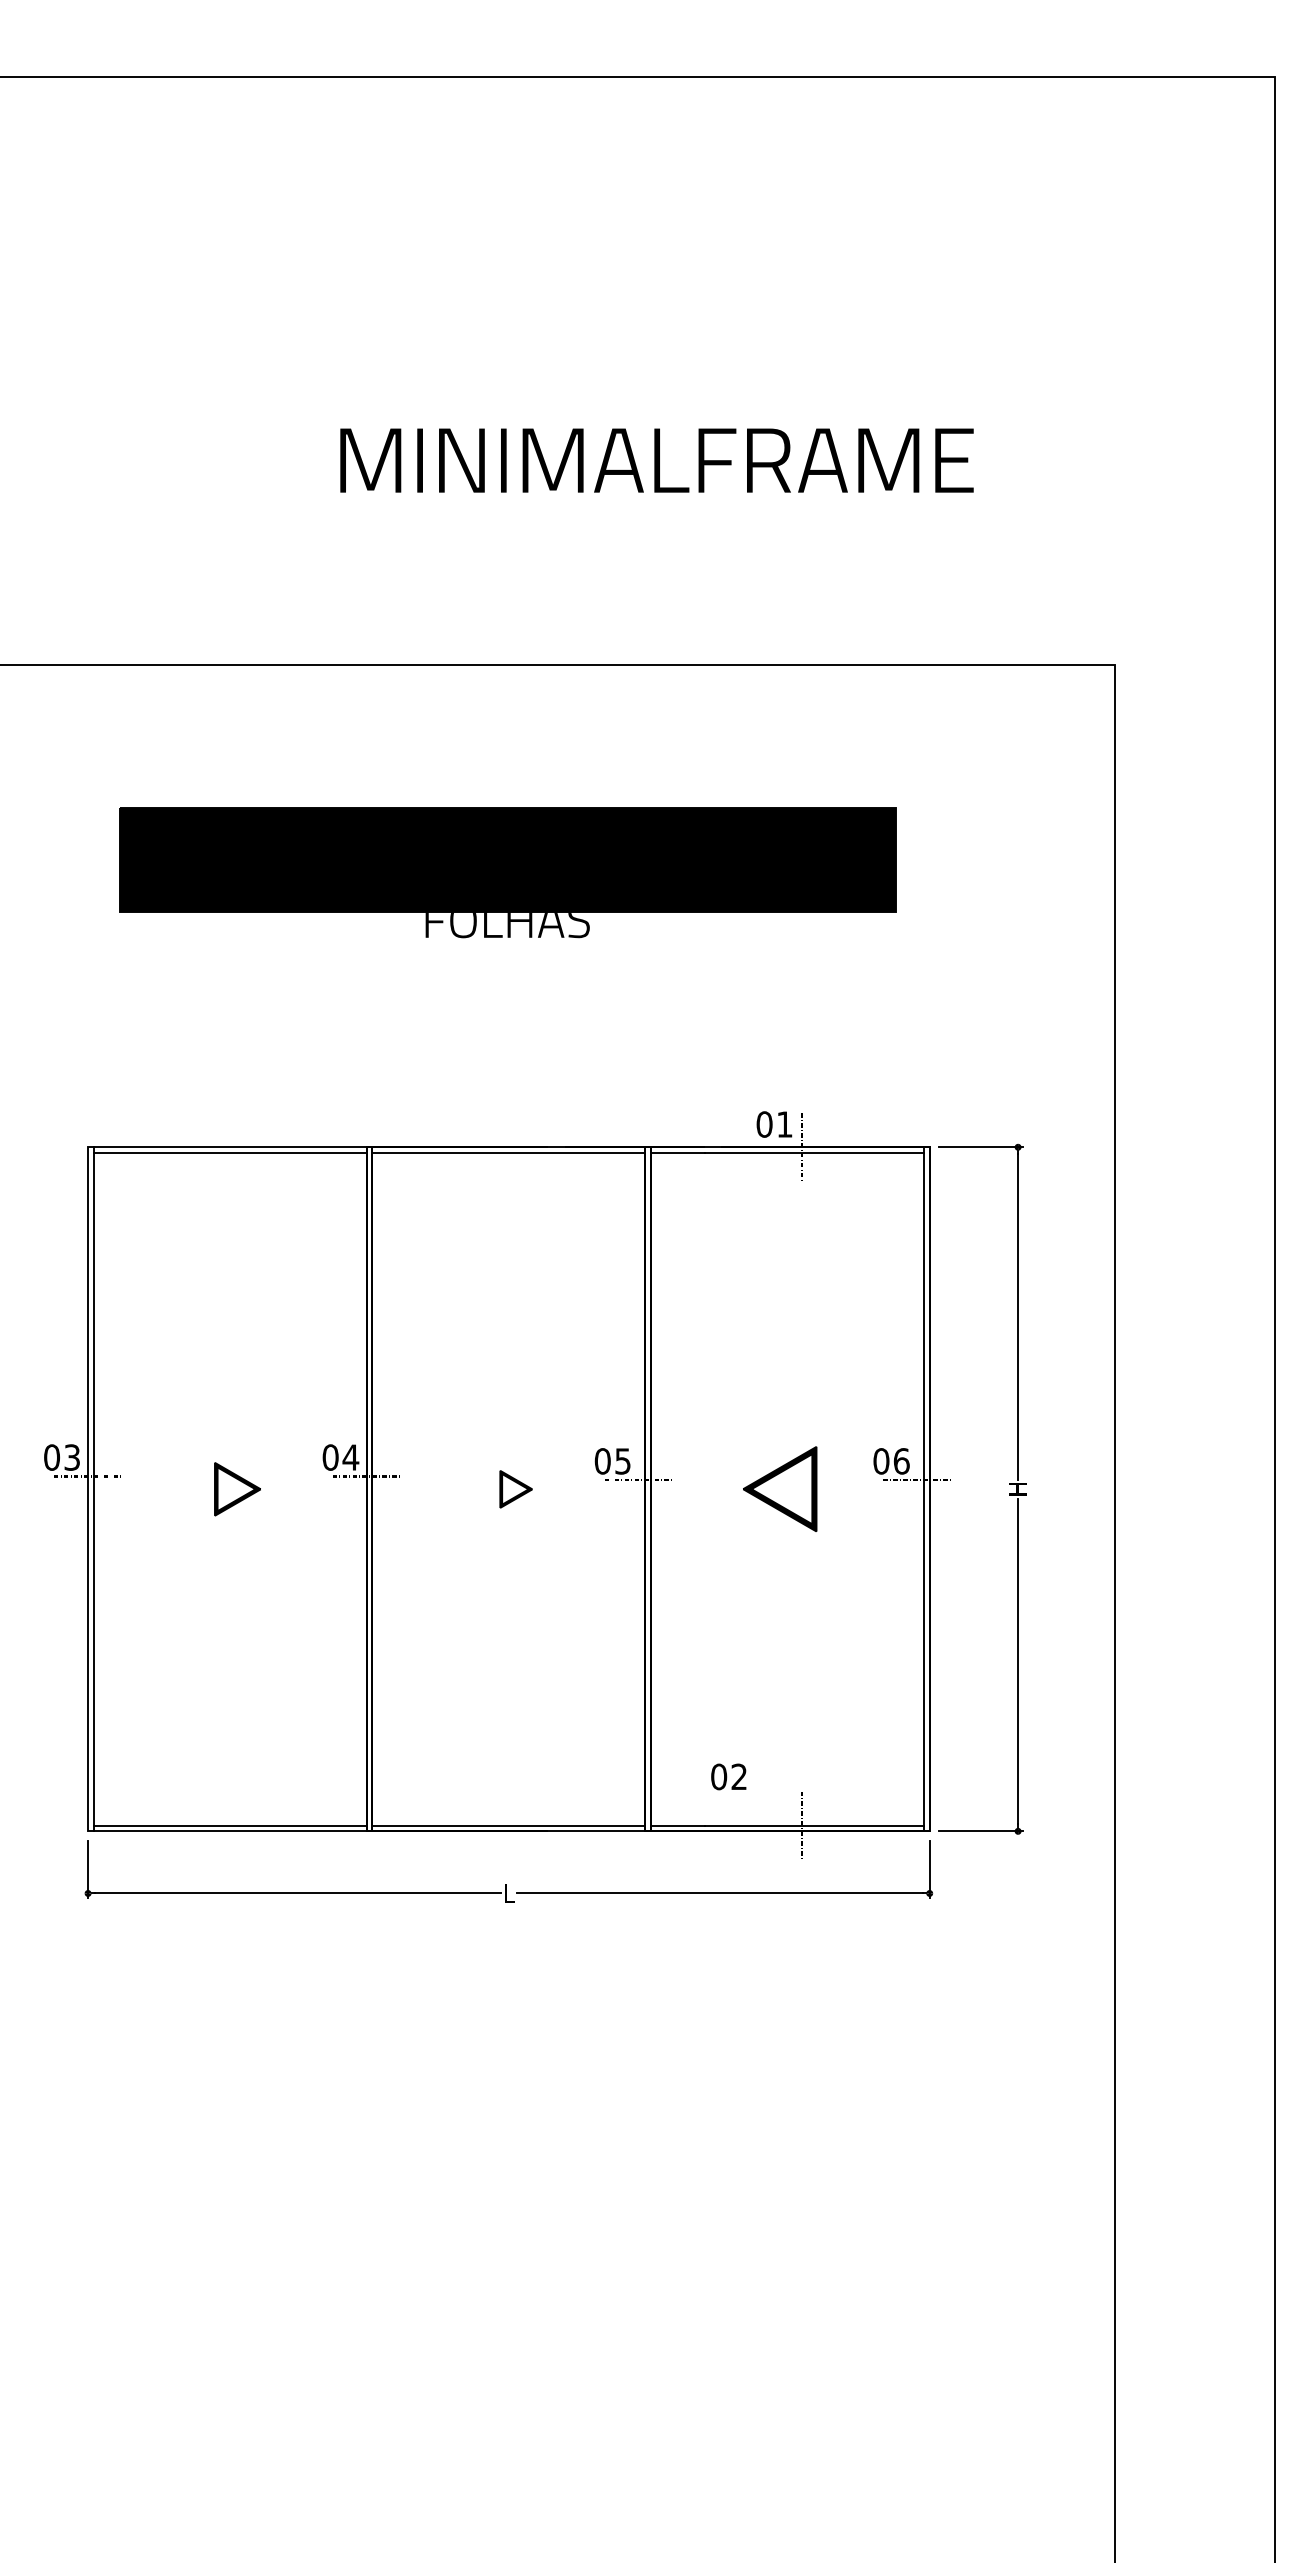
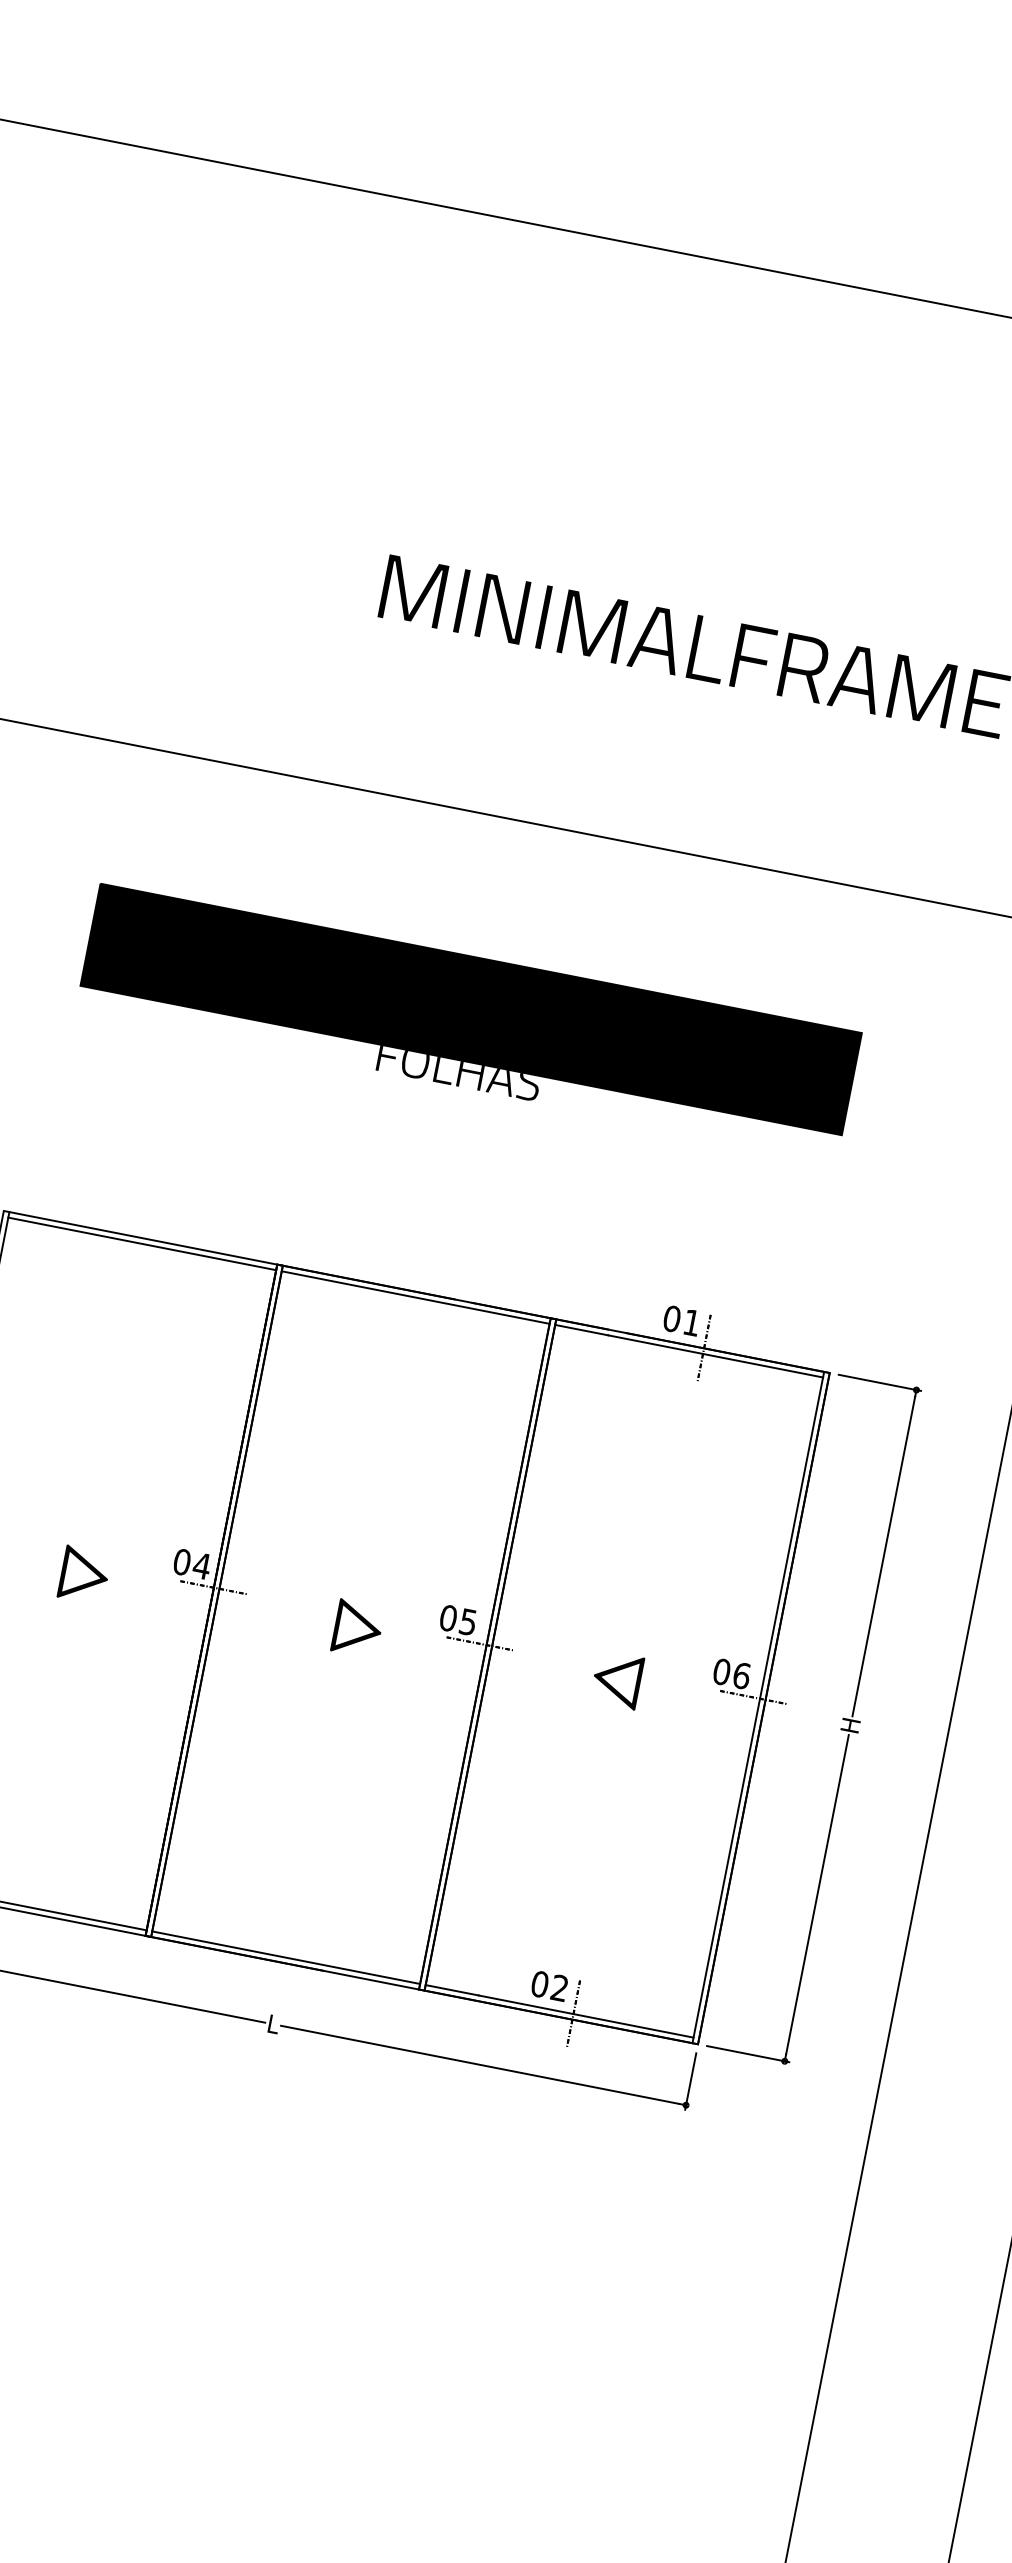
part: (515, 1489) -> (357, 1629), size x1.43
part: (779, 1489) -> (616, 1679), size x0.62
text: (728, 1776) -> (549, 1985), moved

